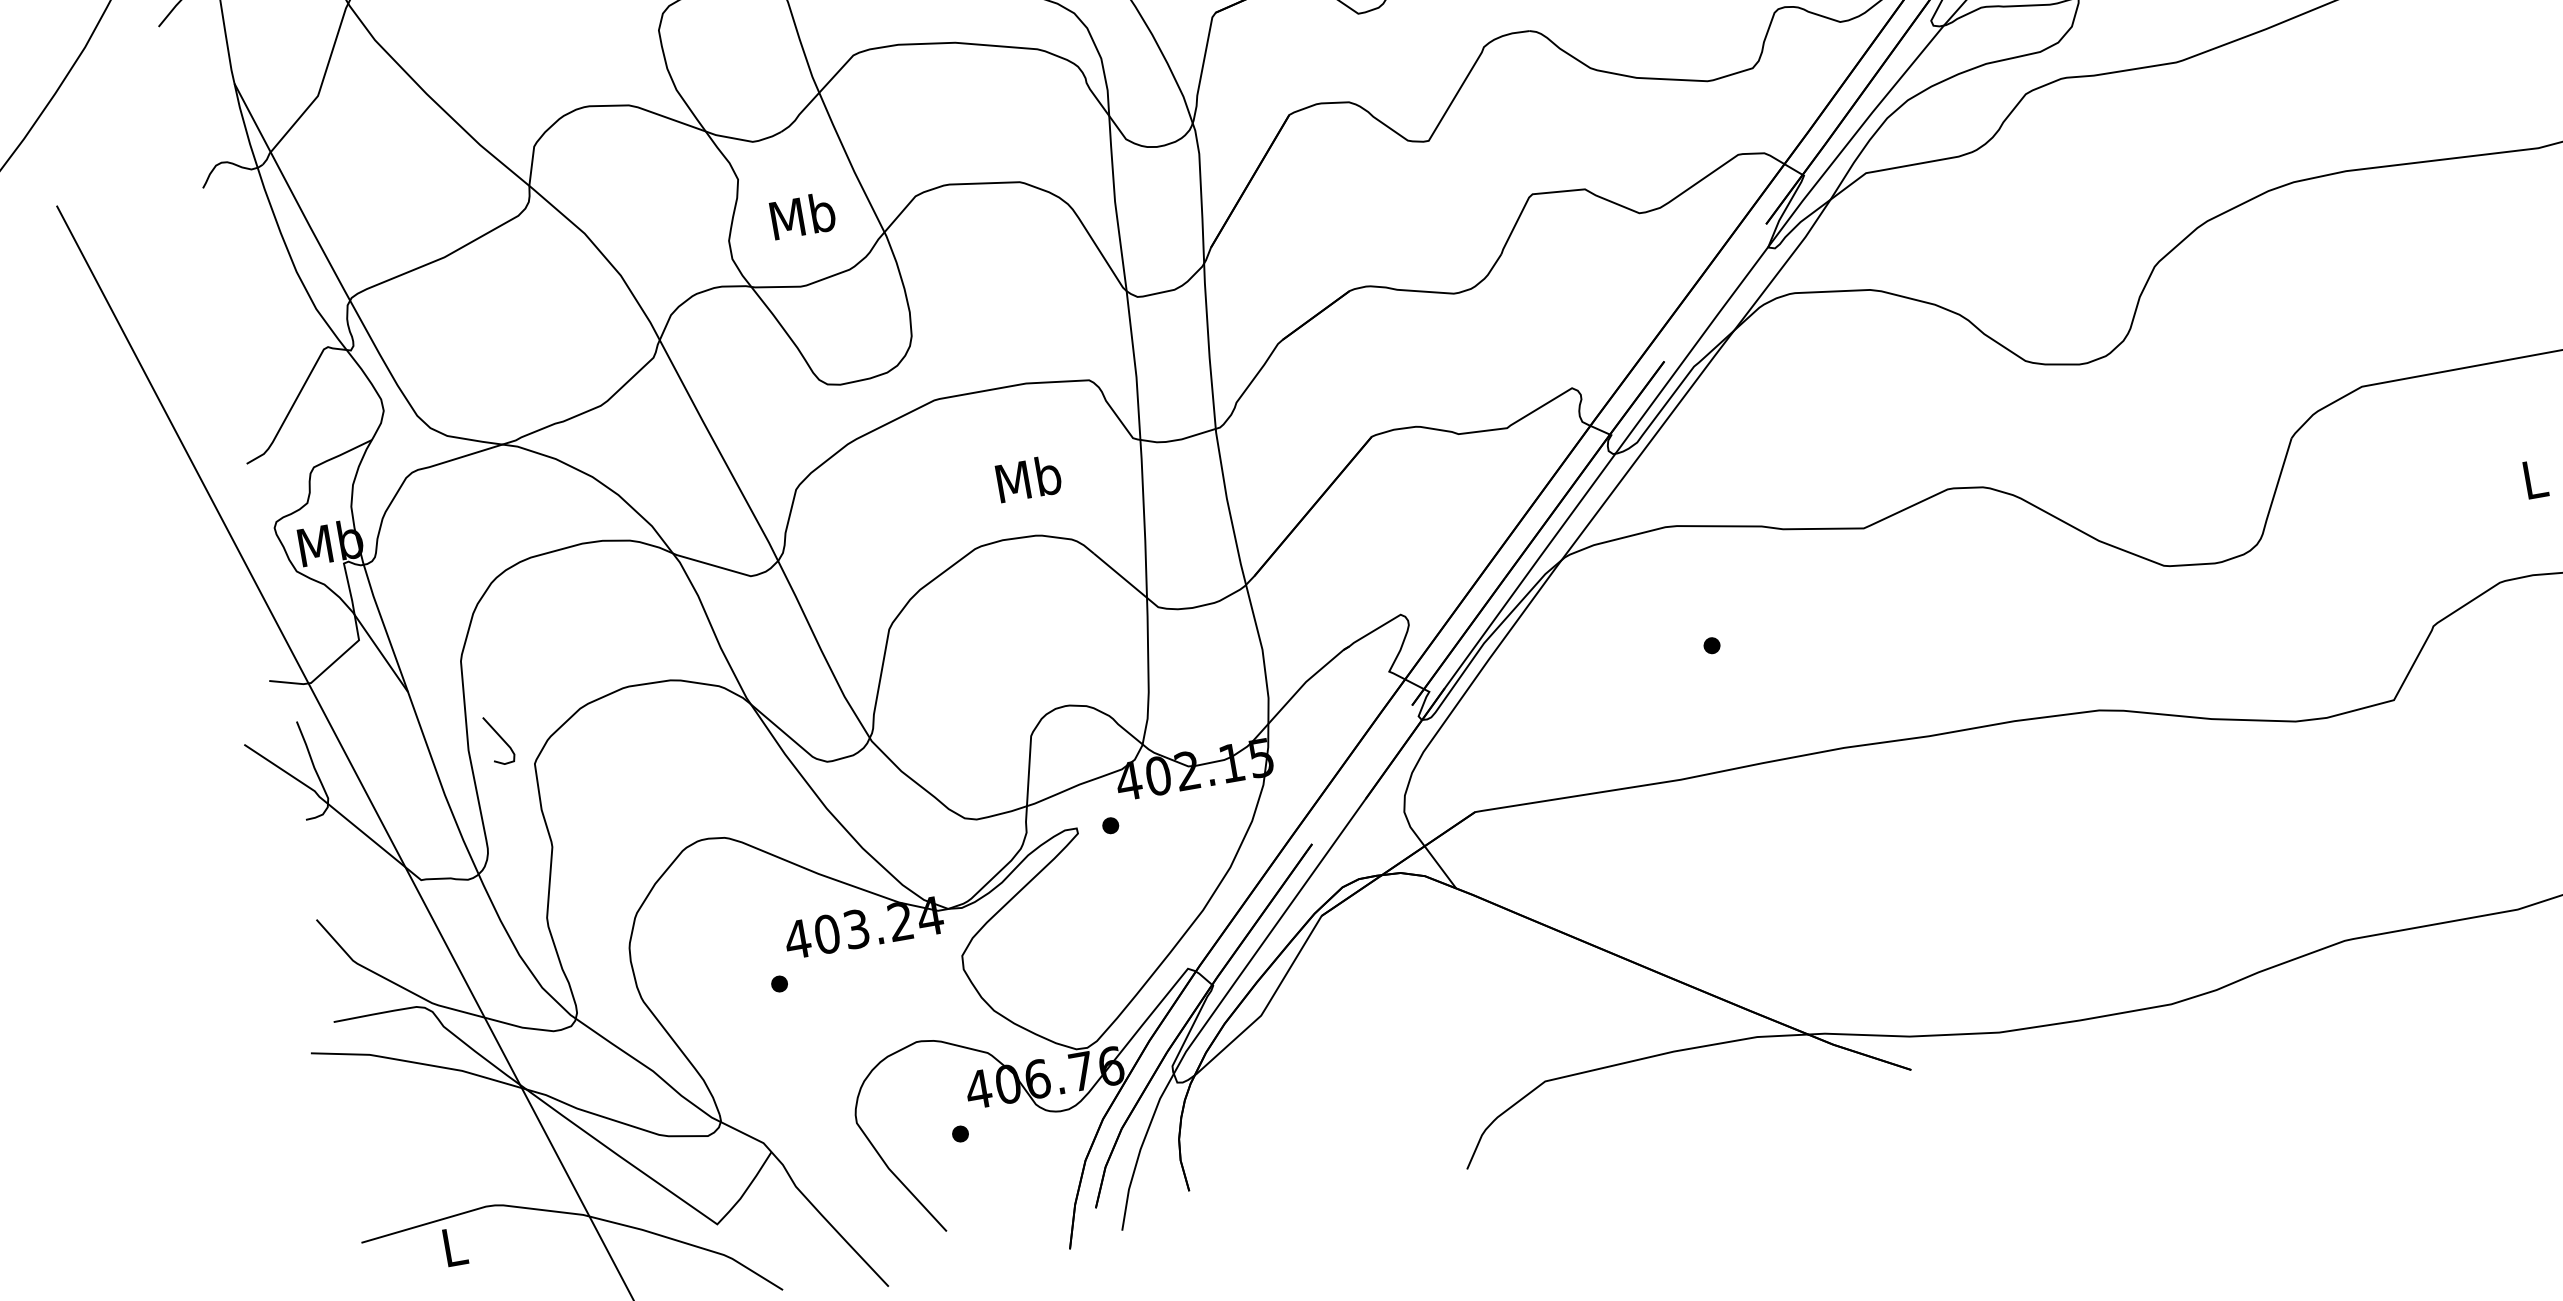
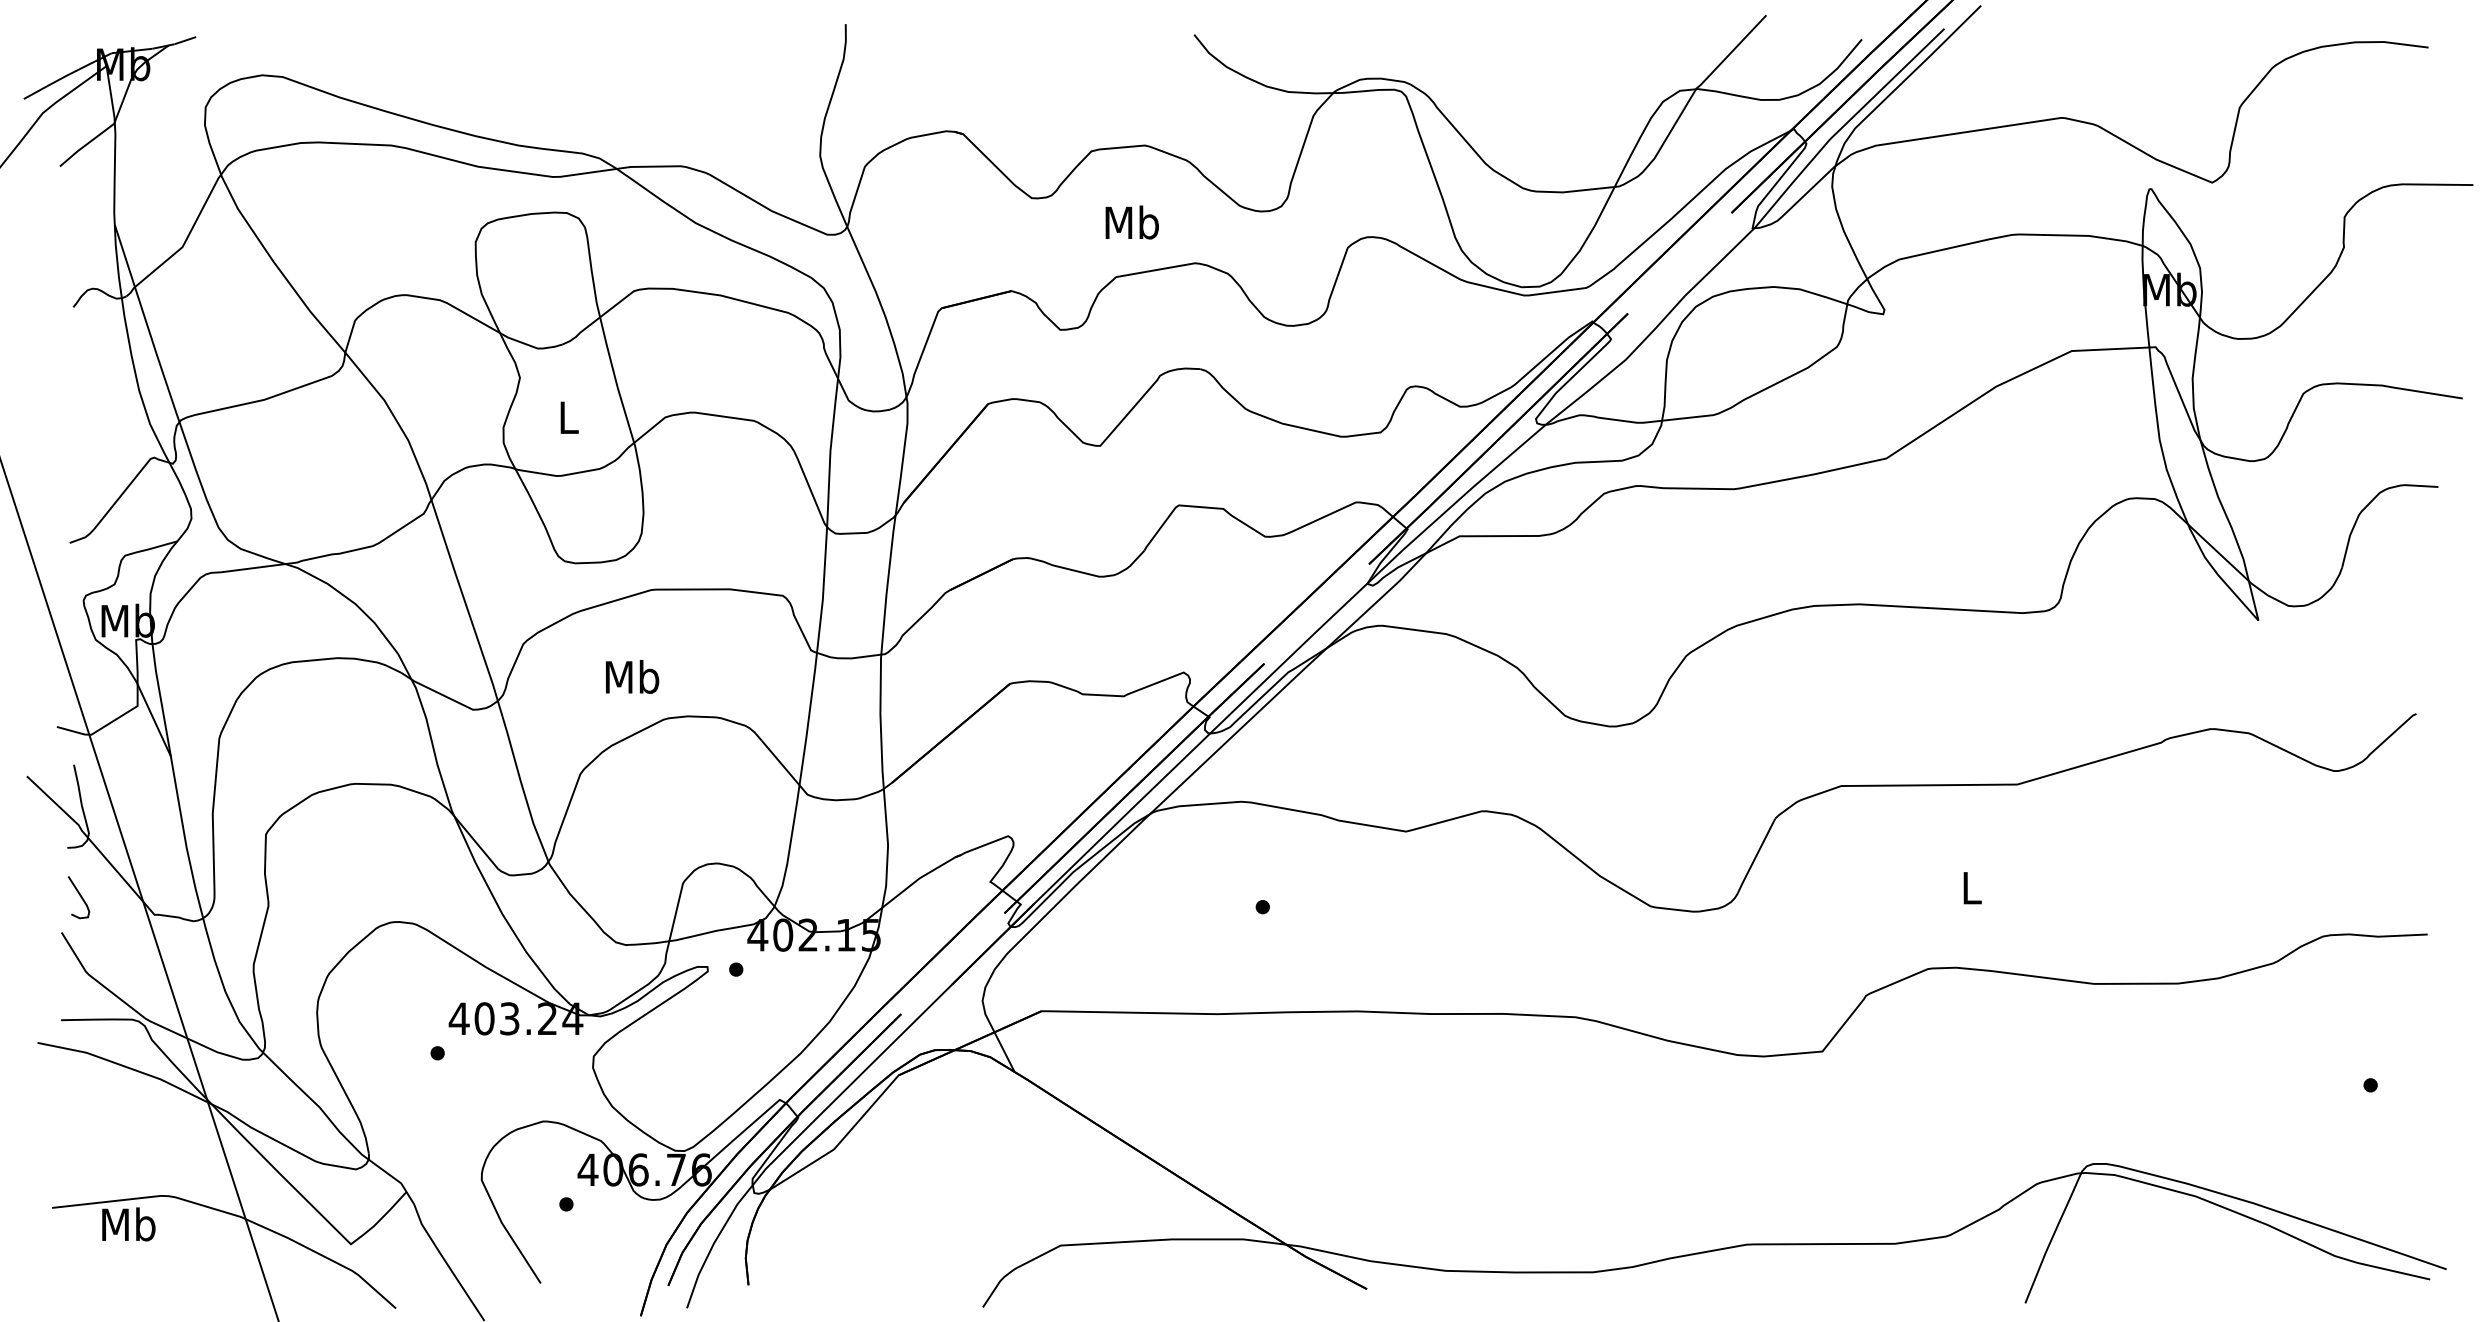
text: (802, 216) -> (568, 417), Mb -> L
text: (1028, 478) -> (632, 676), moved
curve: (501, 739) -> (80, 897), moved
text: (453, 1246) -> (128, 1224), L -> Mb

